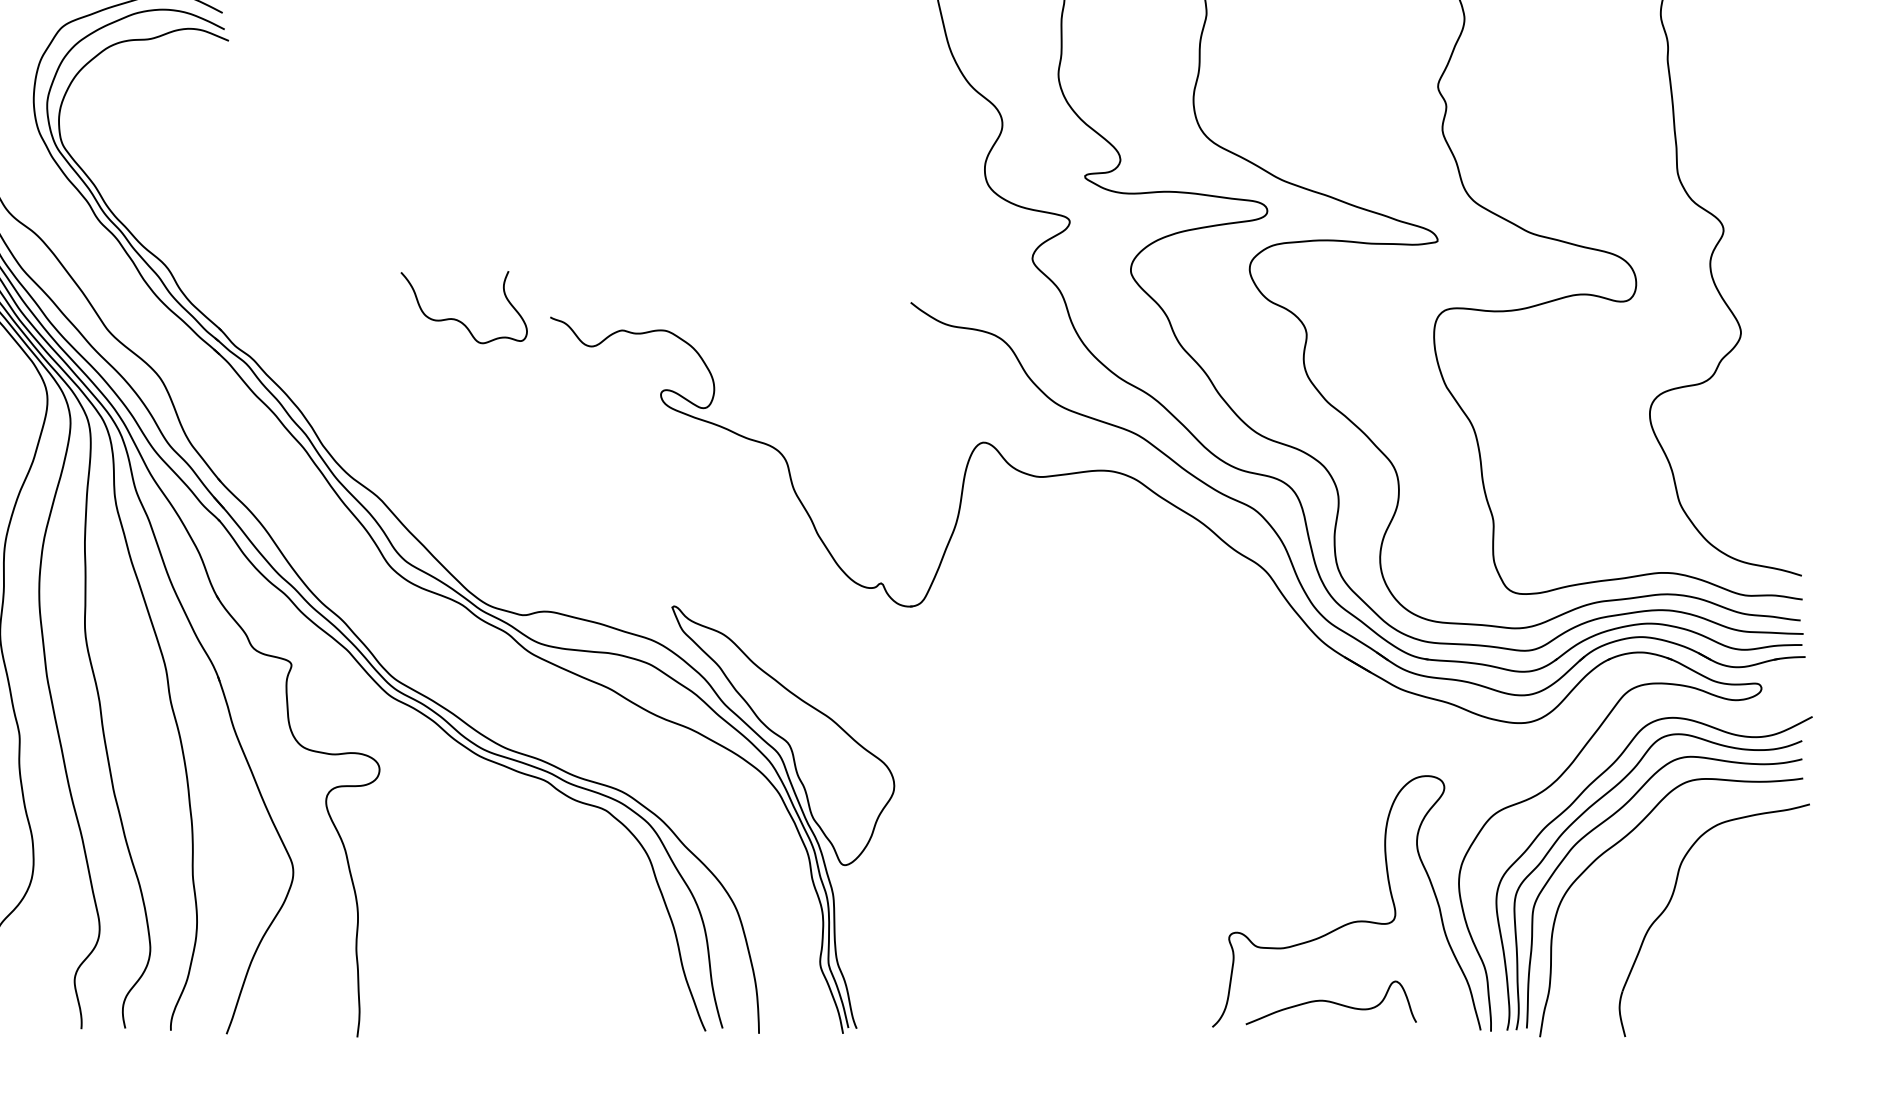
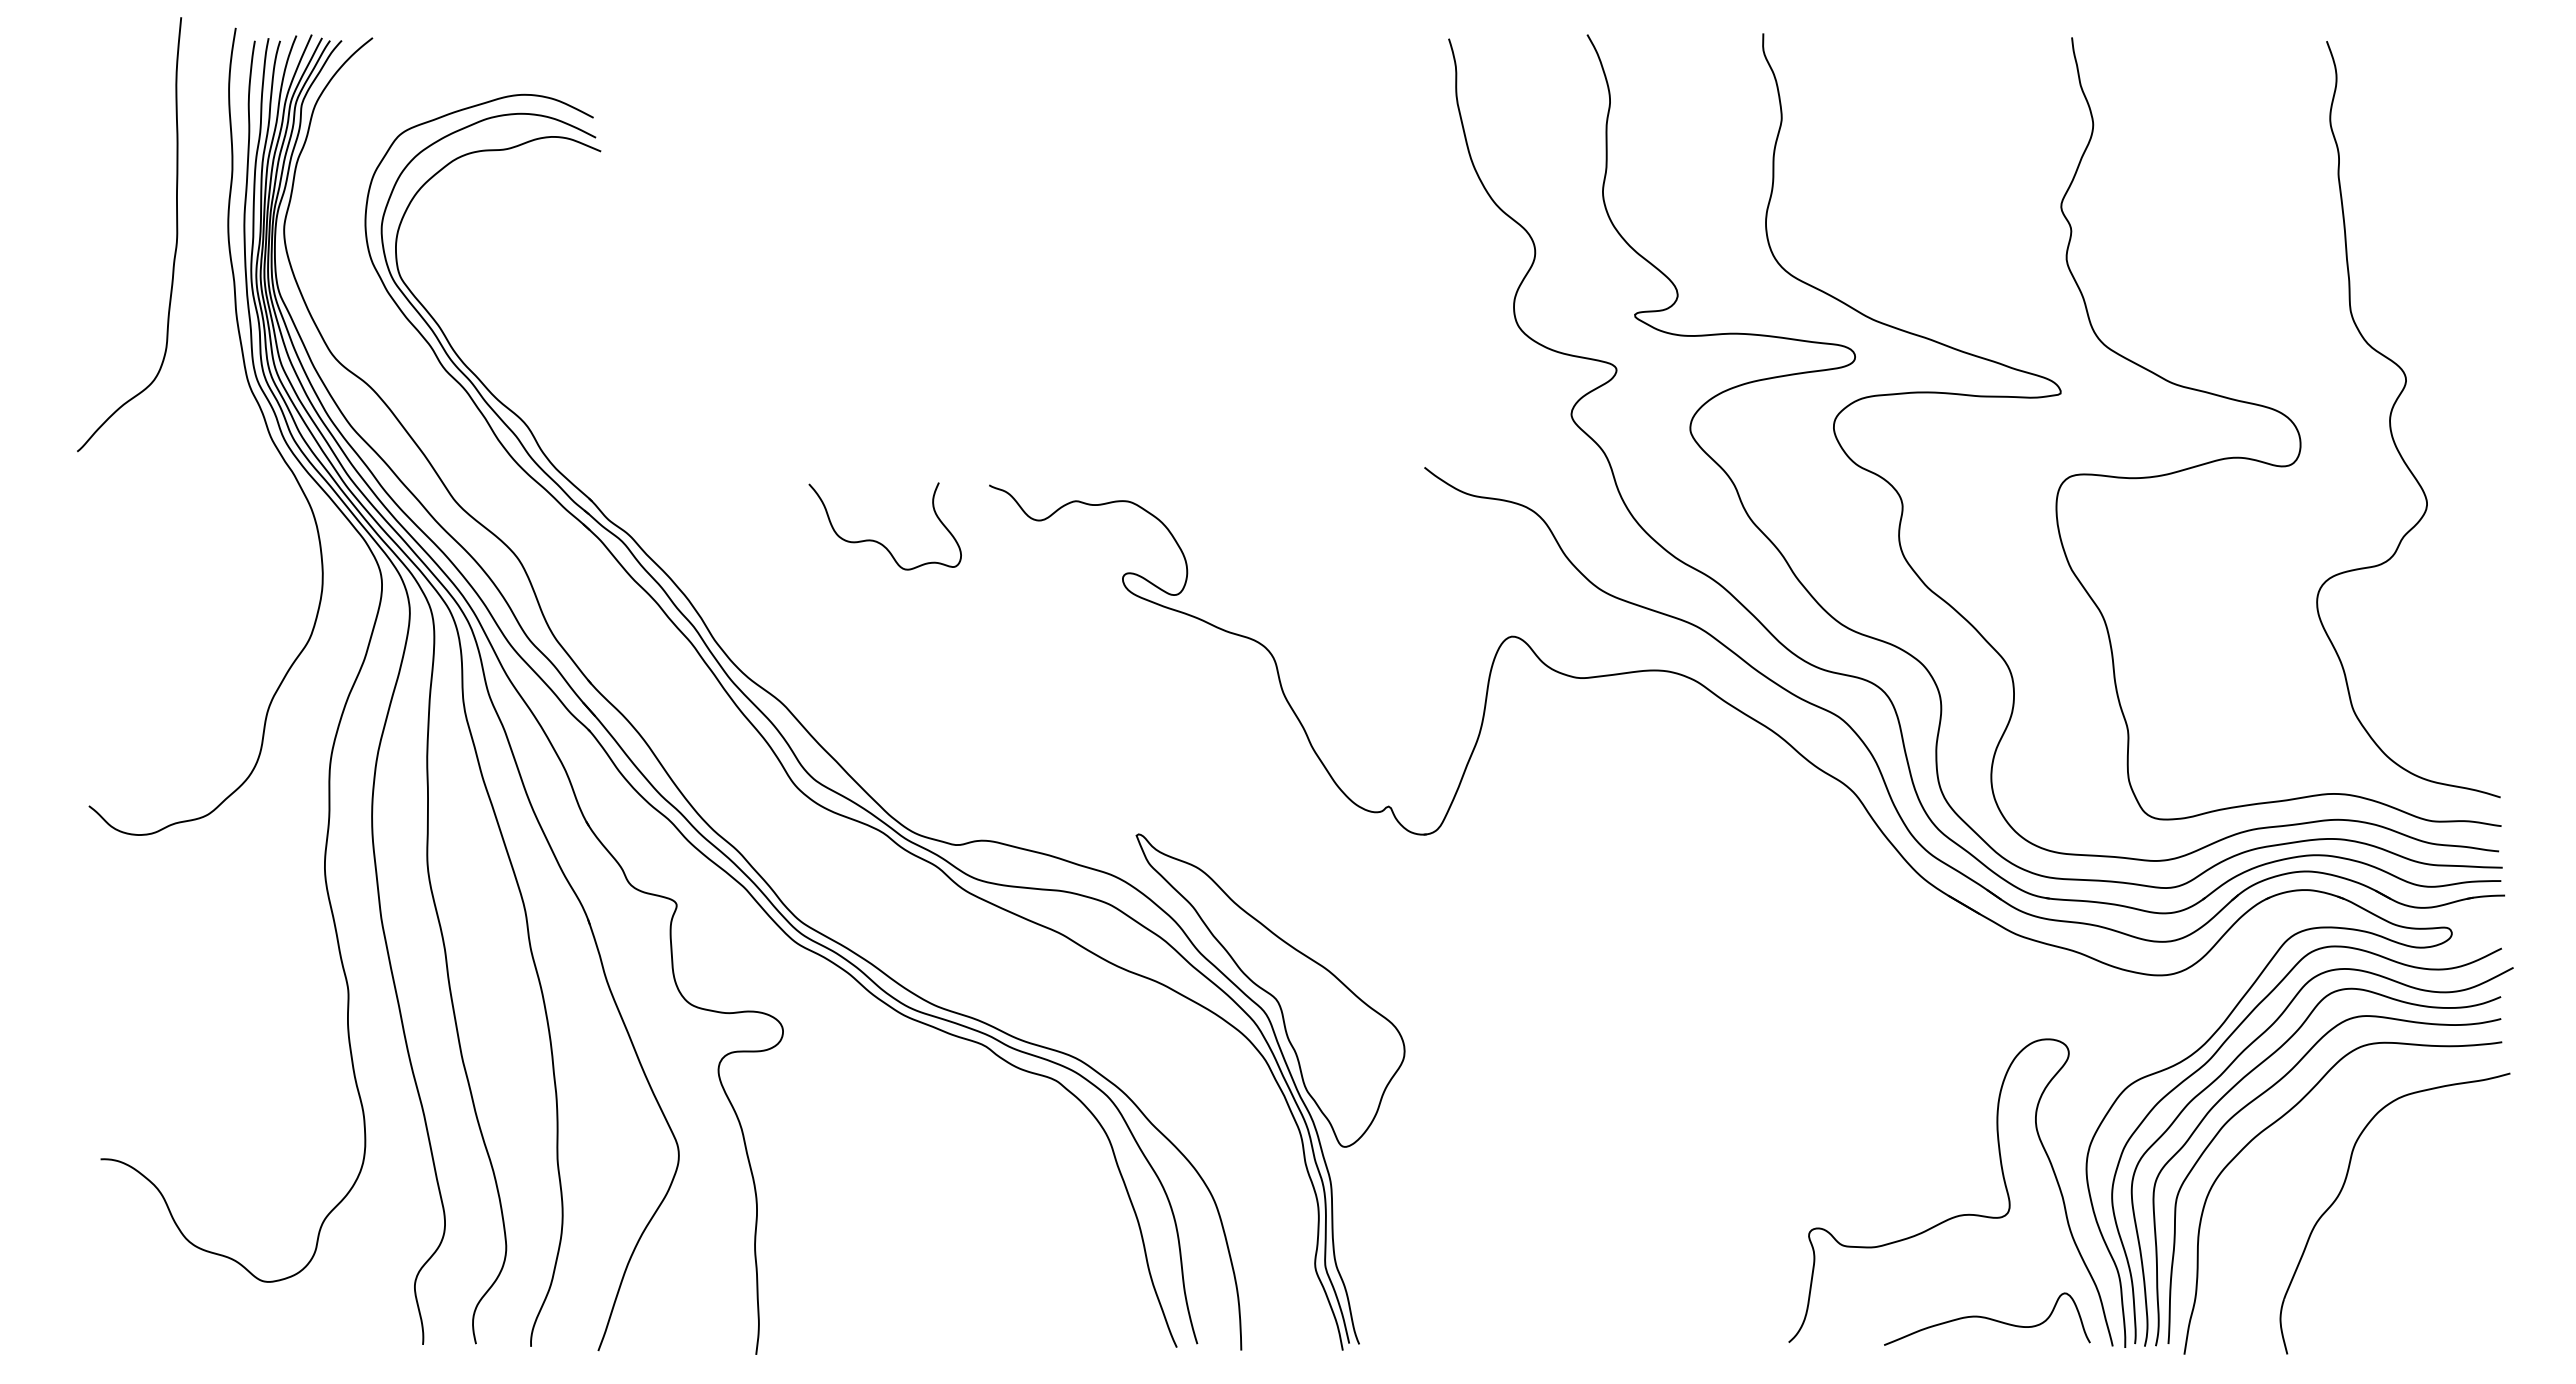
curve: (456, 319) -> (876, 540), moved
curve: (1563, 791) -> (2212, 1058), added
curve: (1331, 1002) -> (1987, 1318), moved

